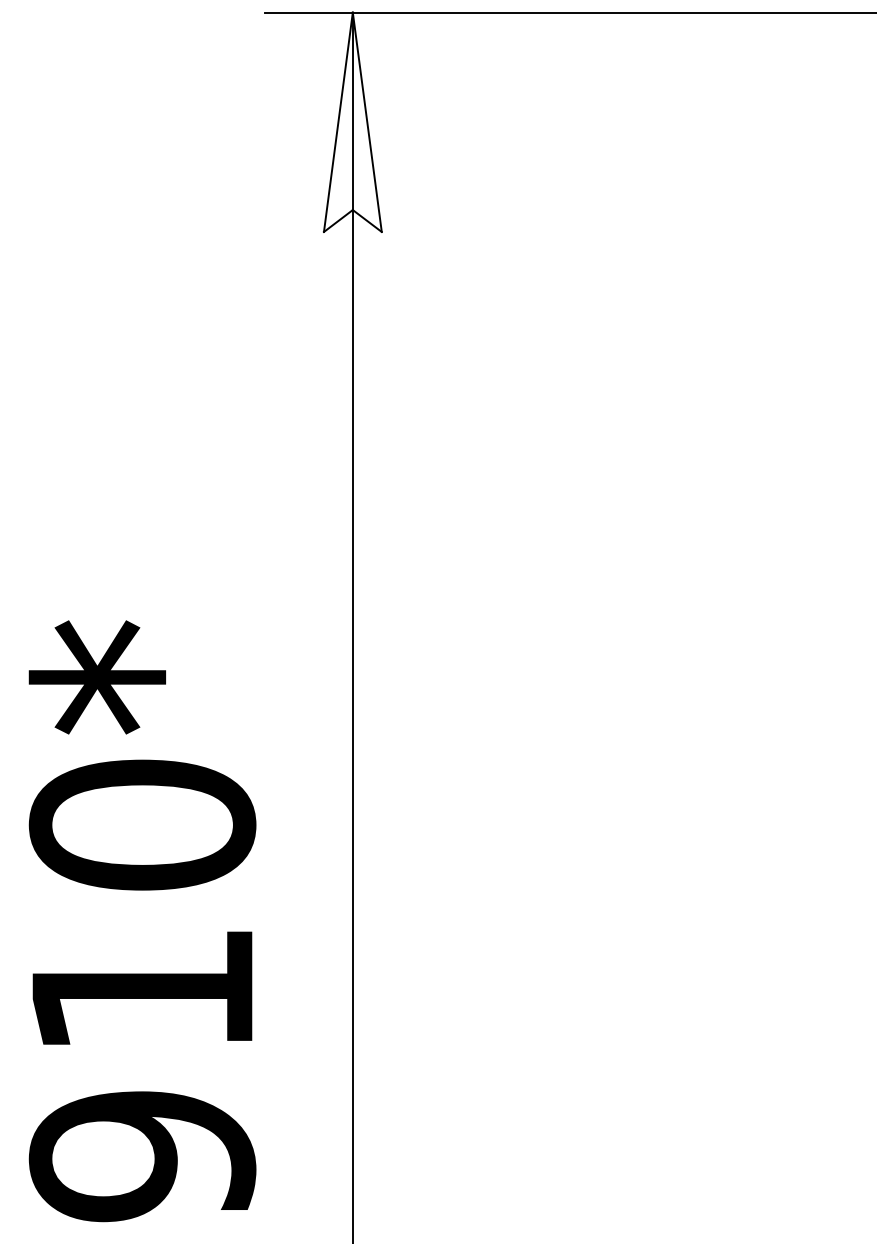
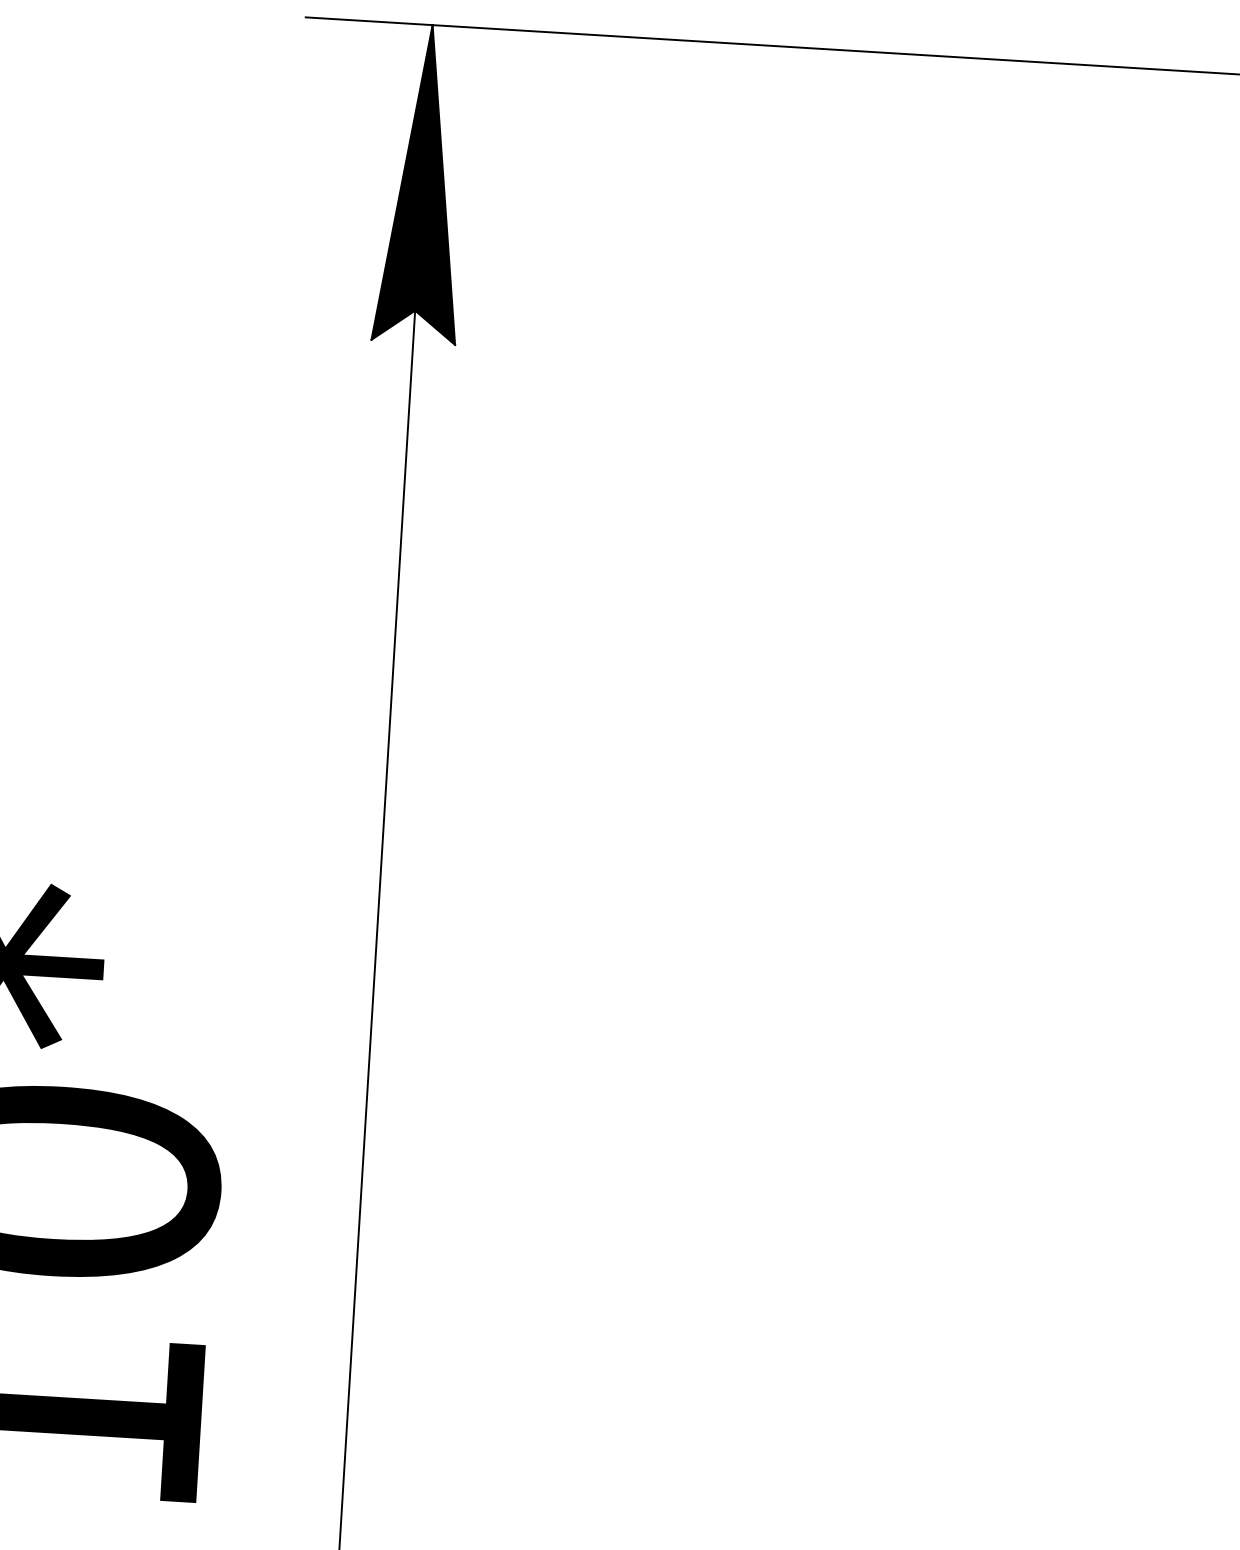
fill: (352, 121) -> (422, 182), added

